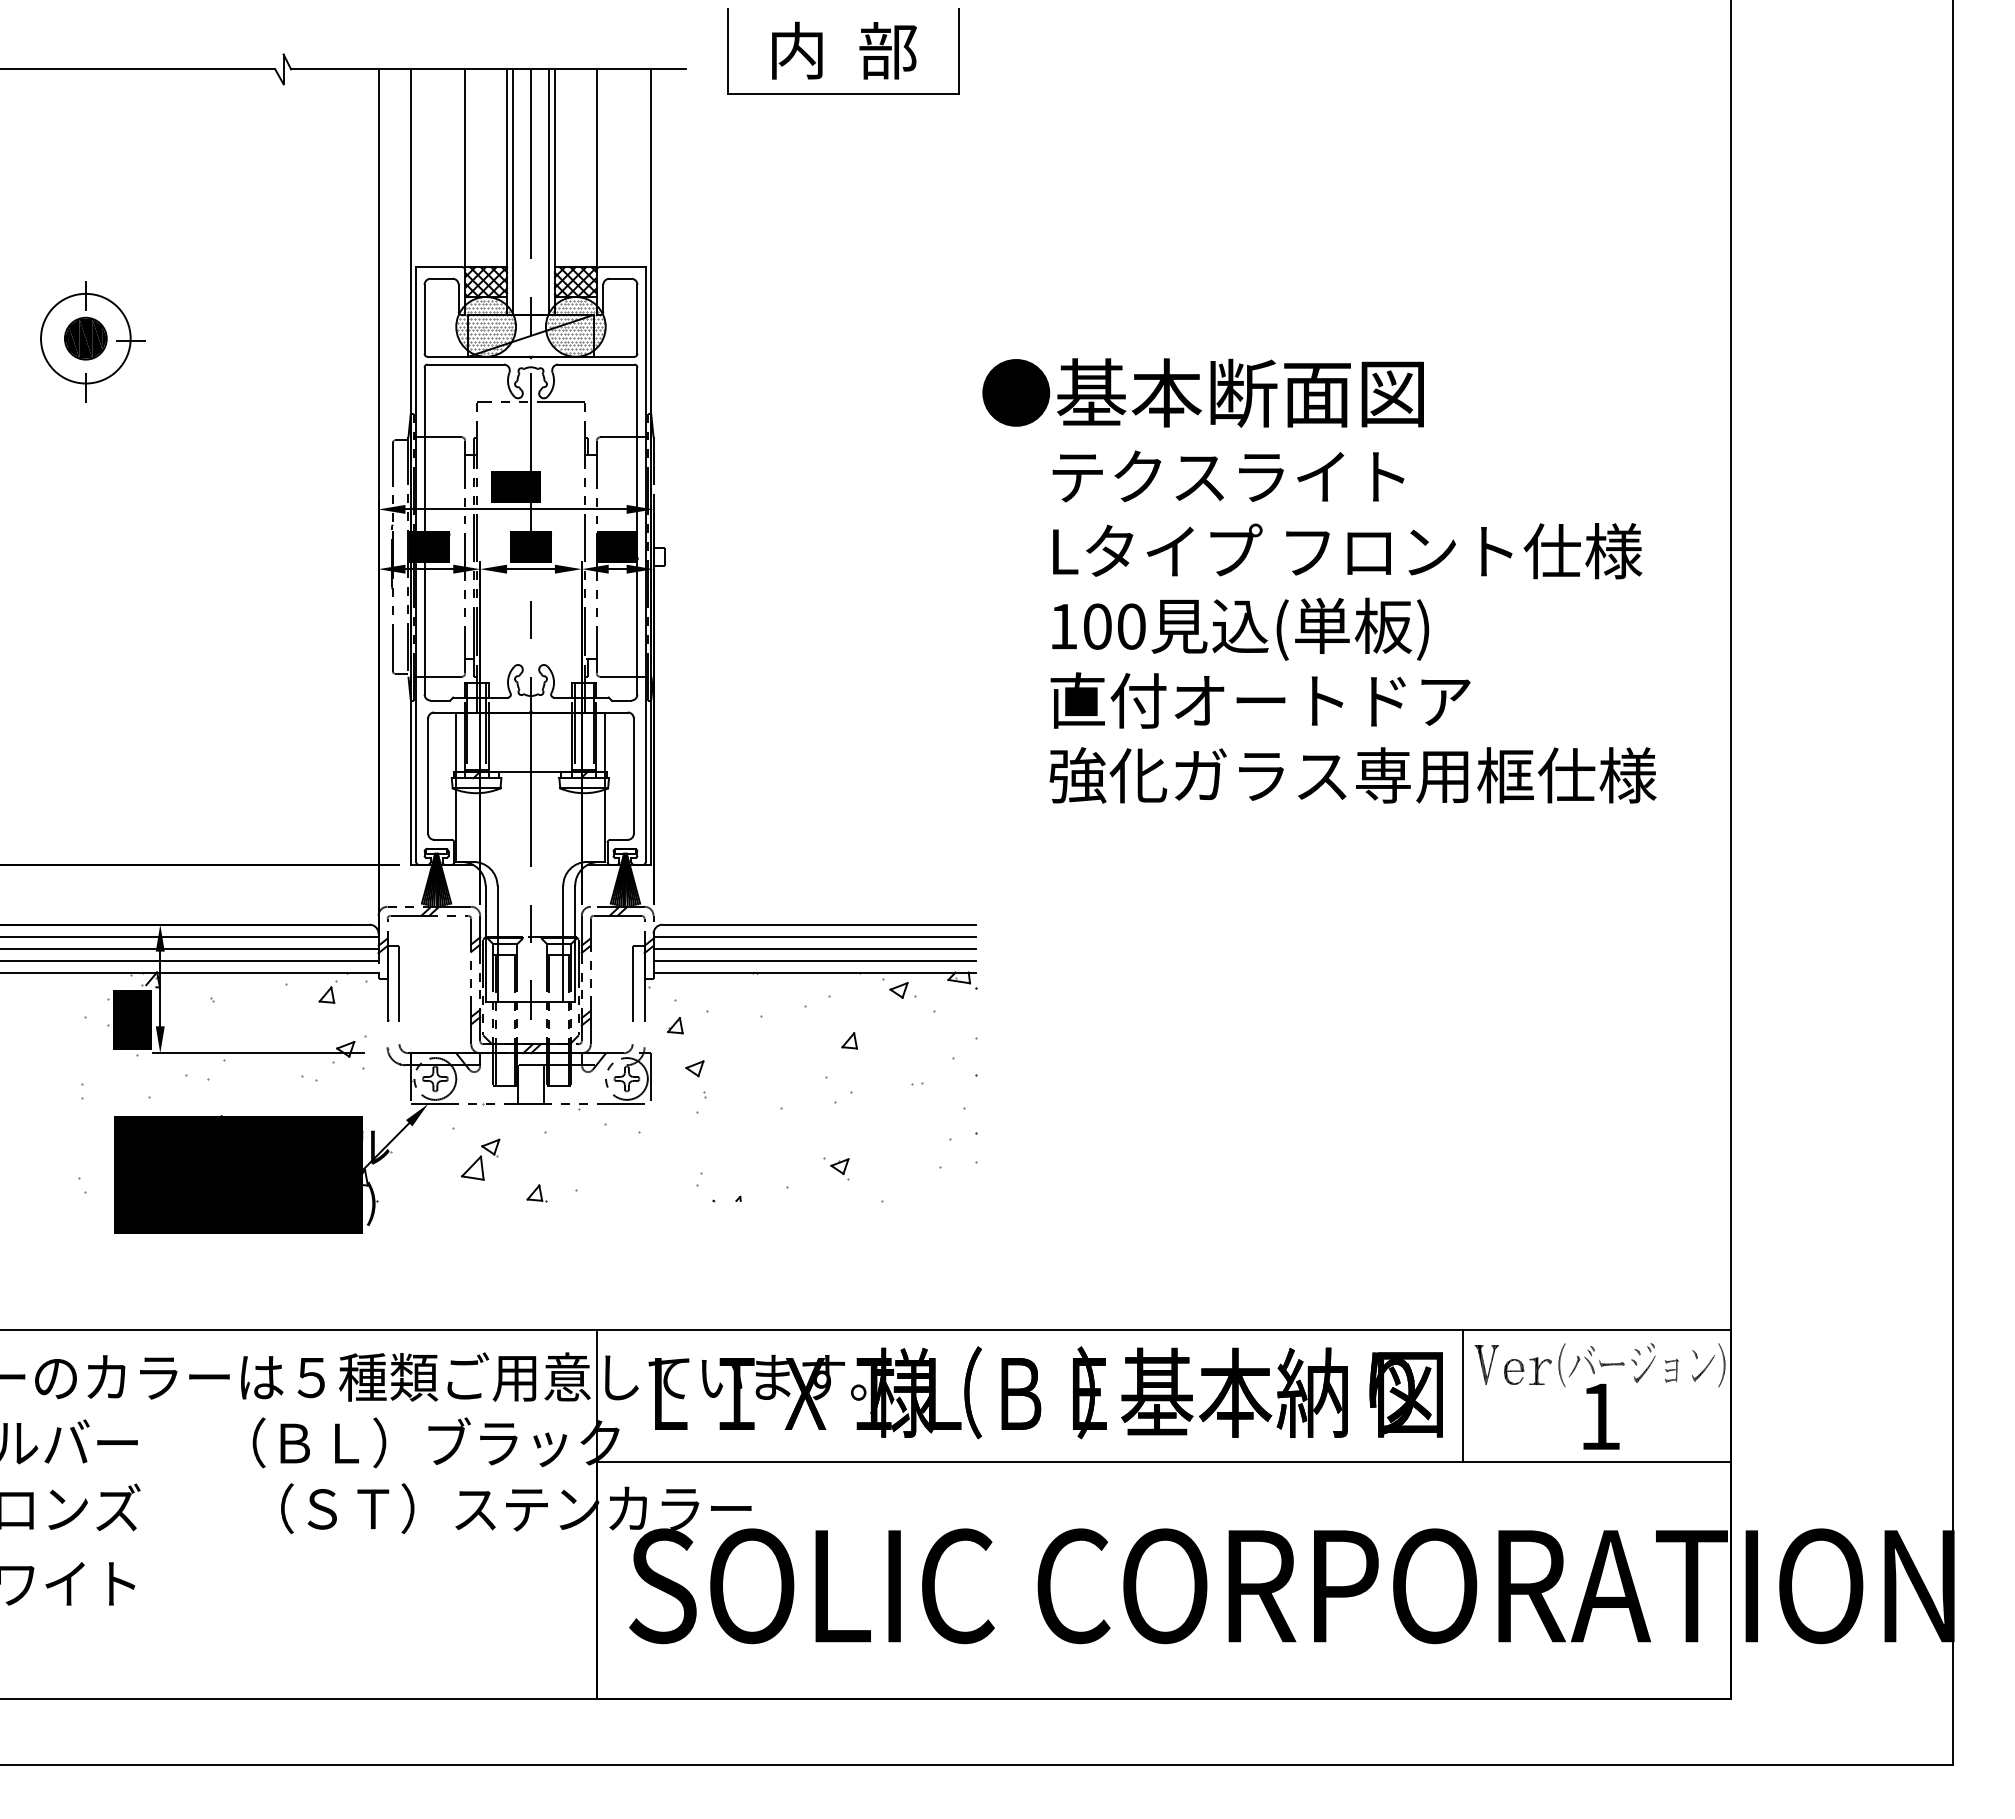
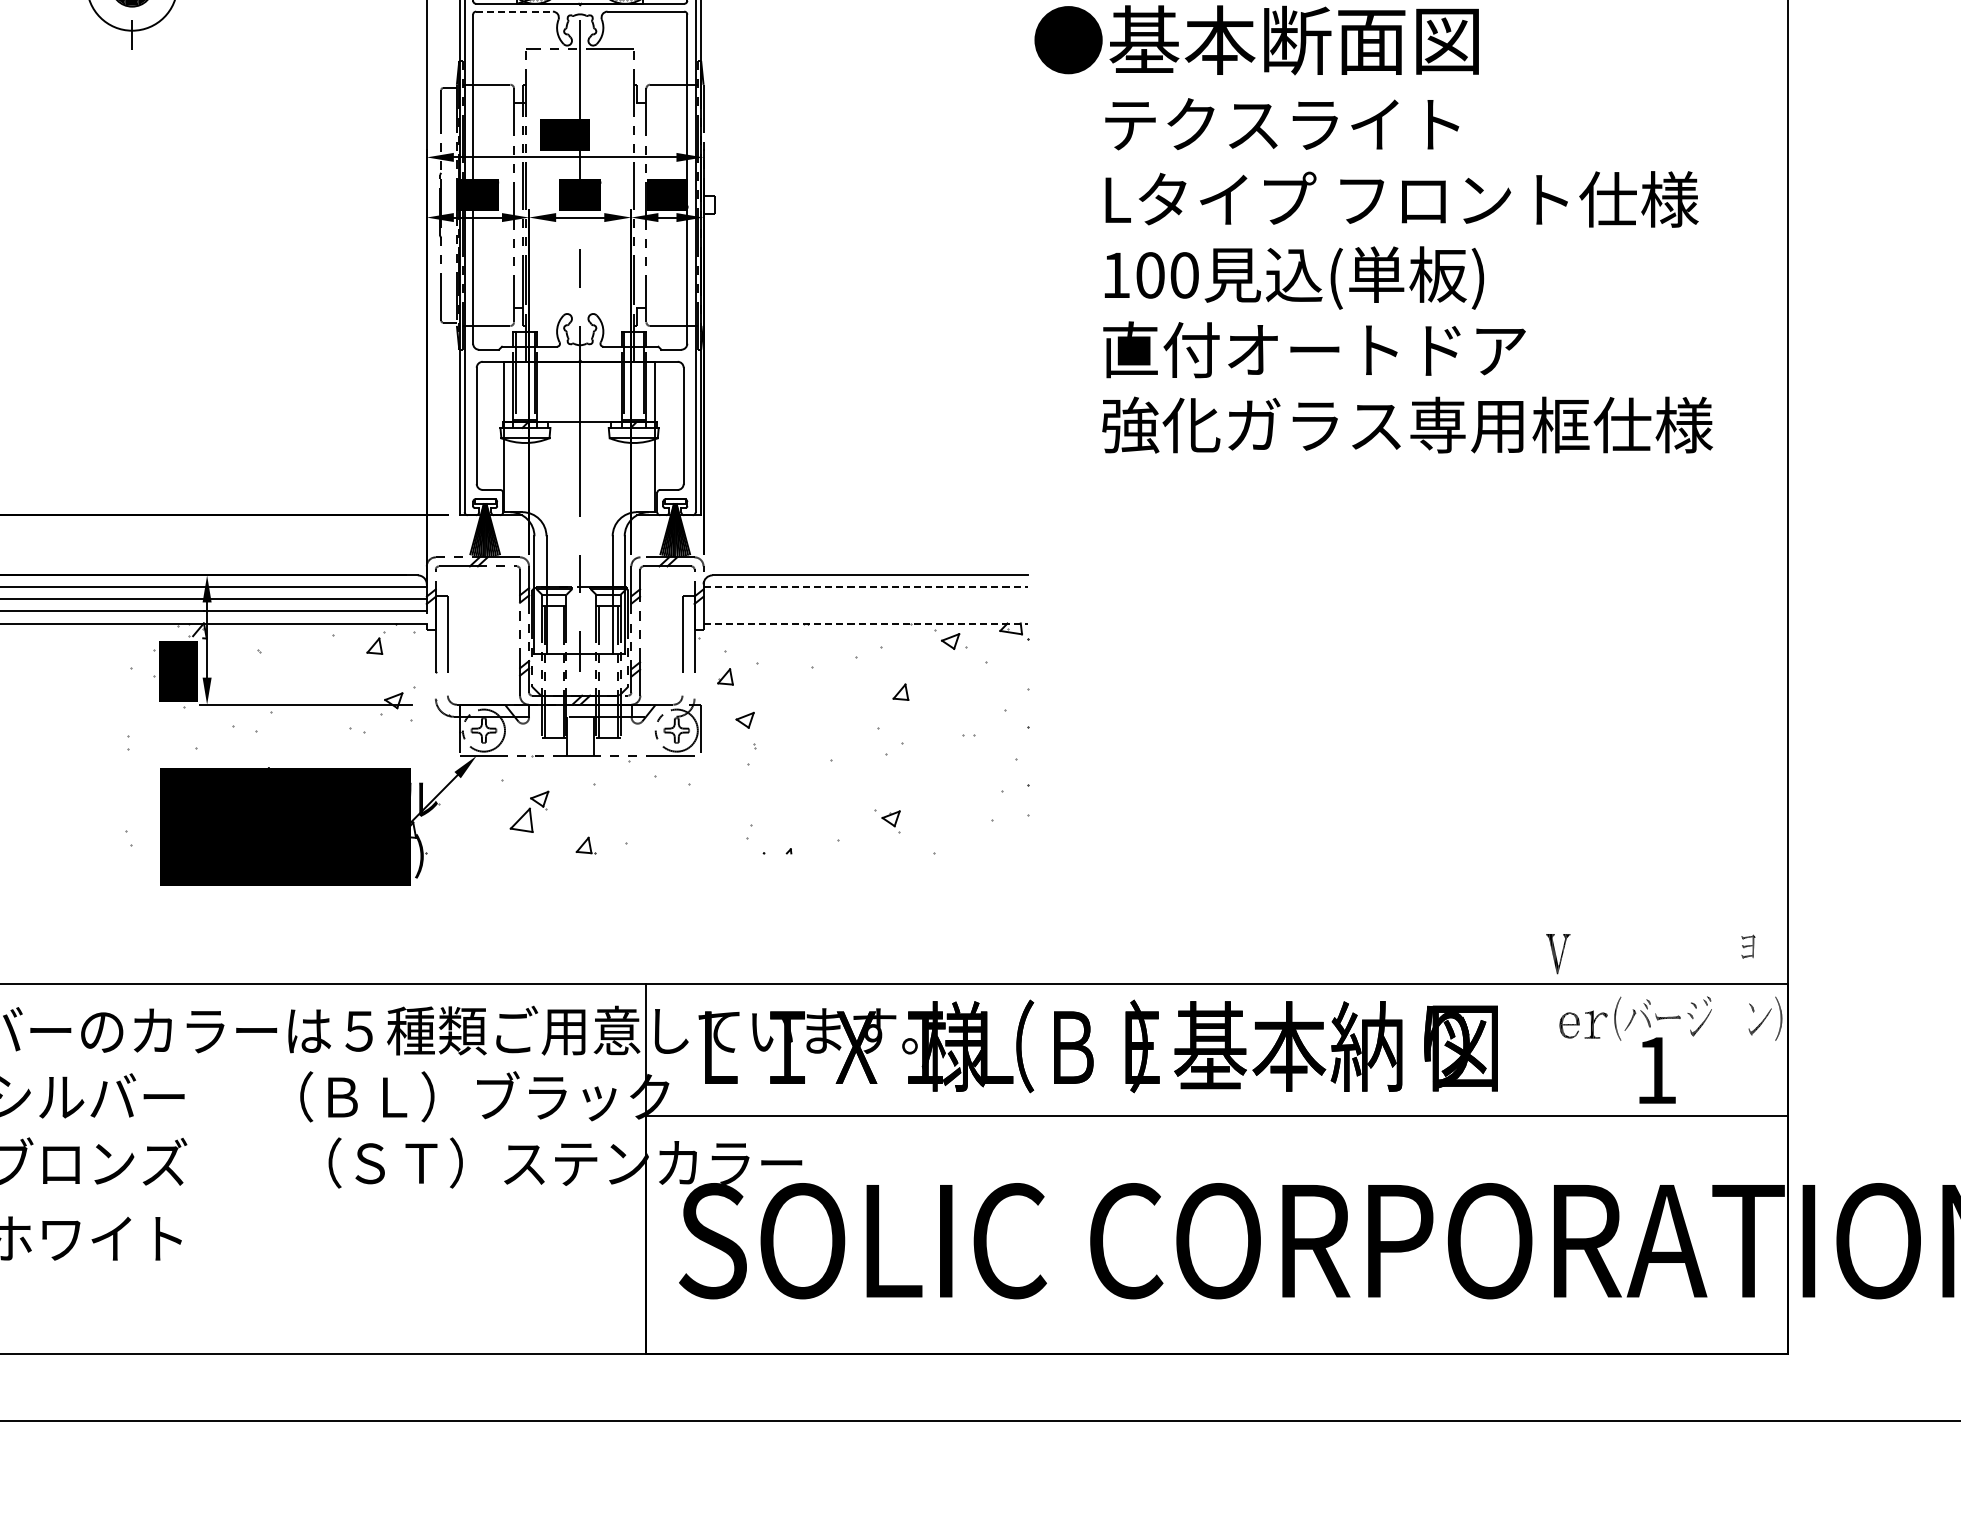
line: (466, 364) -> (515, 11), solid -> dashed
line: (815, 936) -> (866, 587), solid -> dashed
line: (814, 948) -> (865, 599), removed
line: (814, 960) -> (865, 611), removed
line: (815, 972) -> (866, 623), solid -> dashed
part: (1486, 1364) -> (1557, 953), moved
part: (1671, 1370) -> (1748, 946), moved
line: (1463, 1396) -> (1518, 1050), removed

